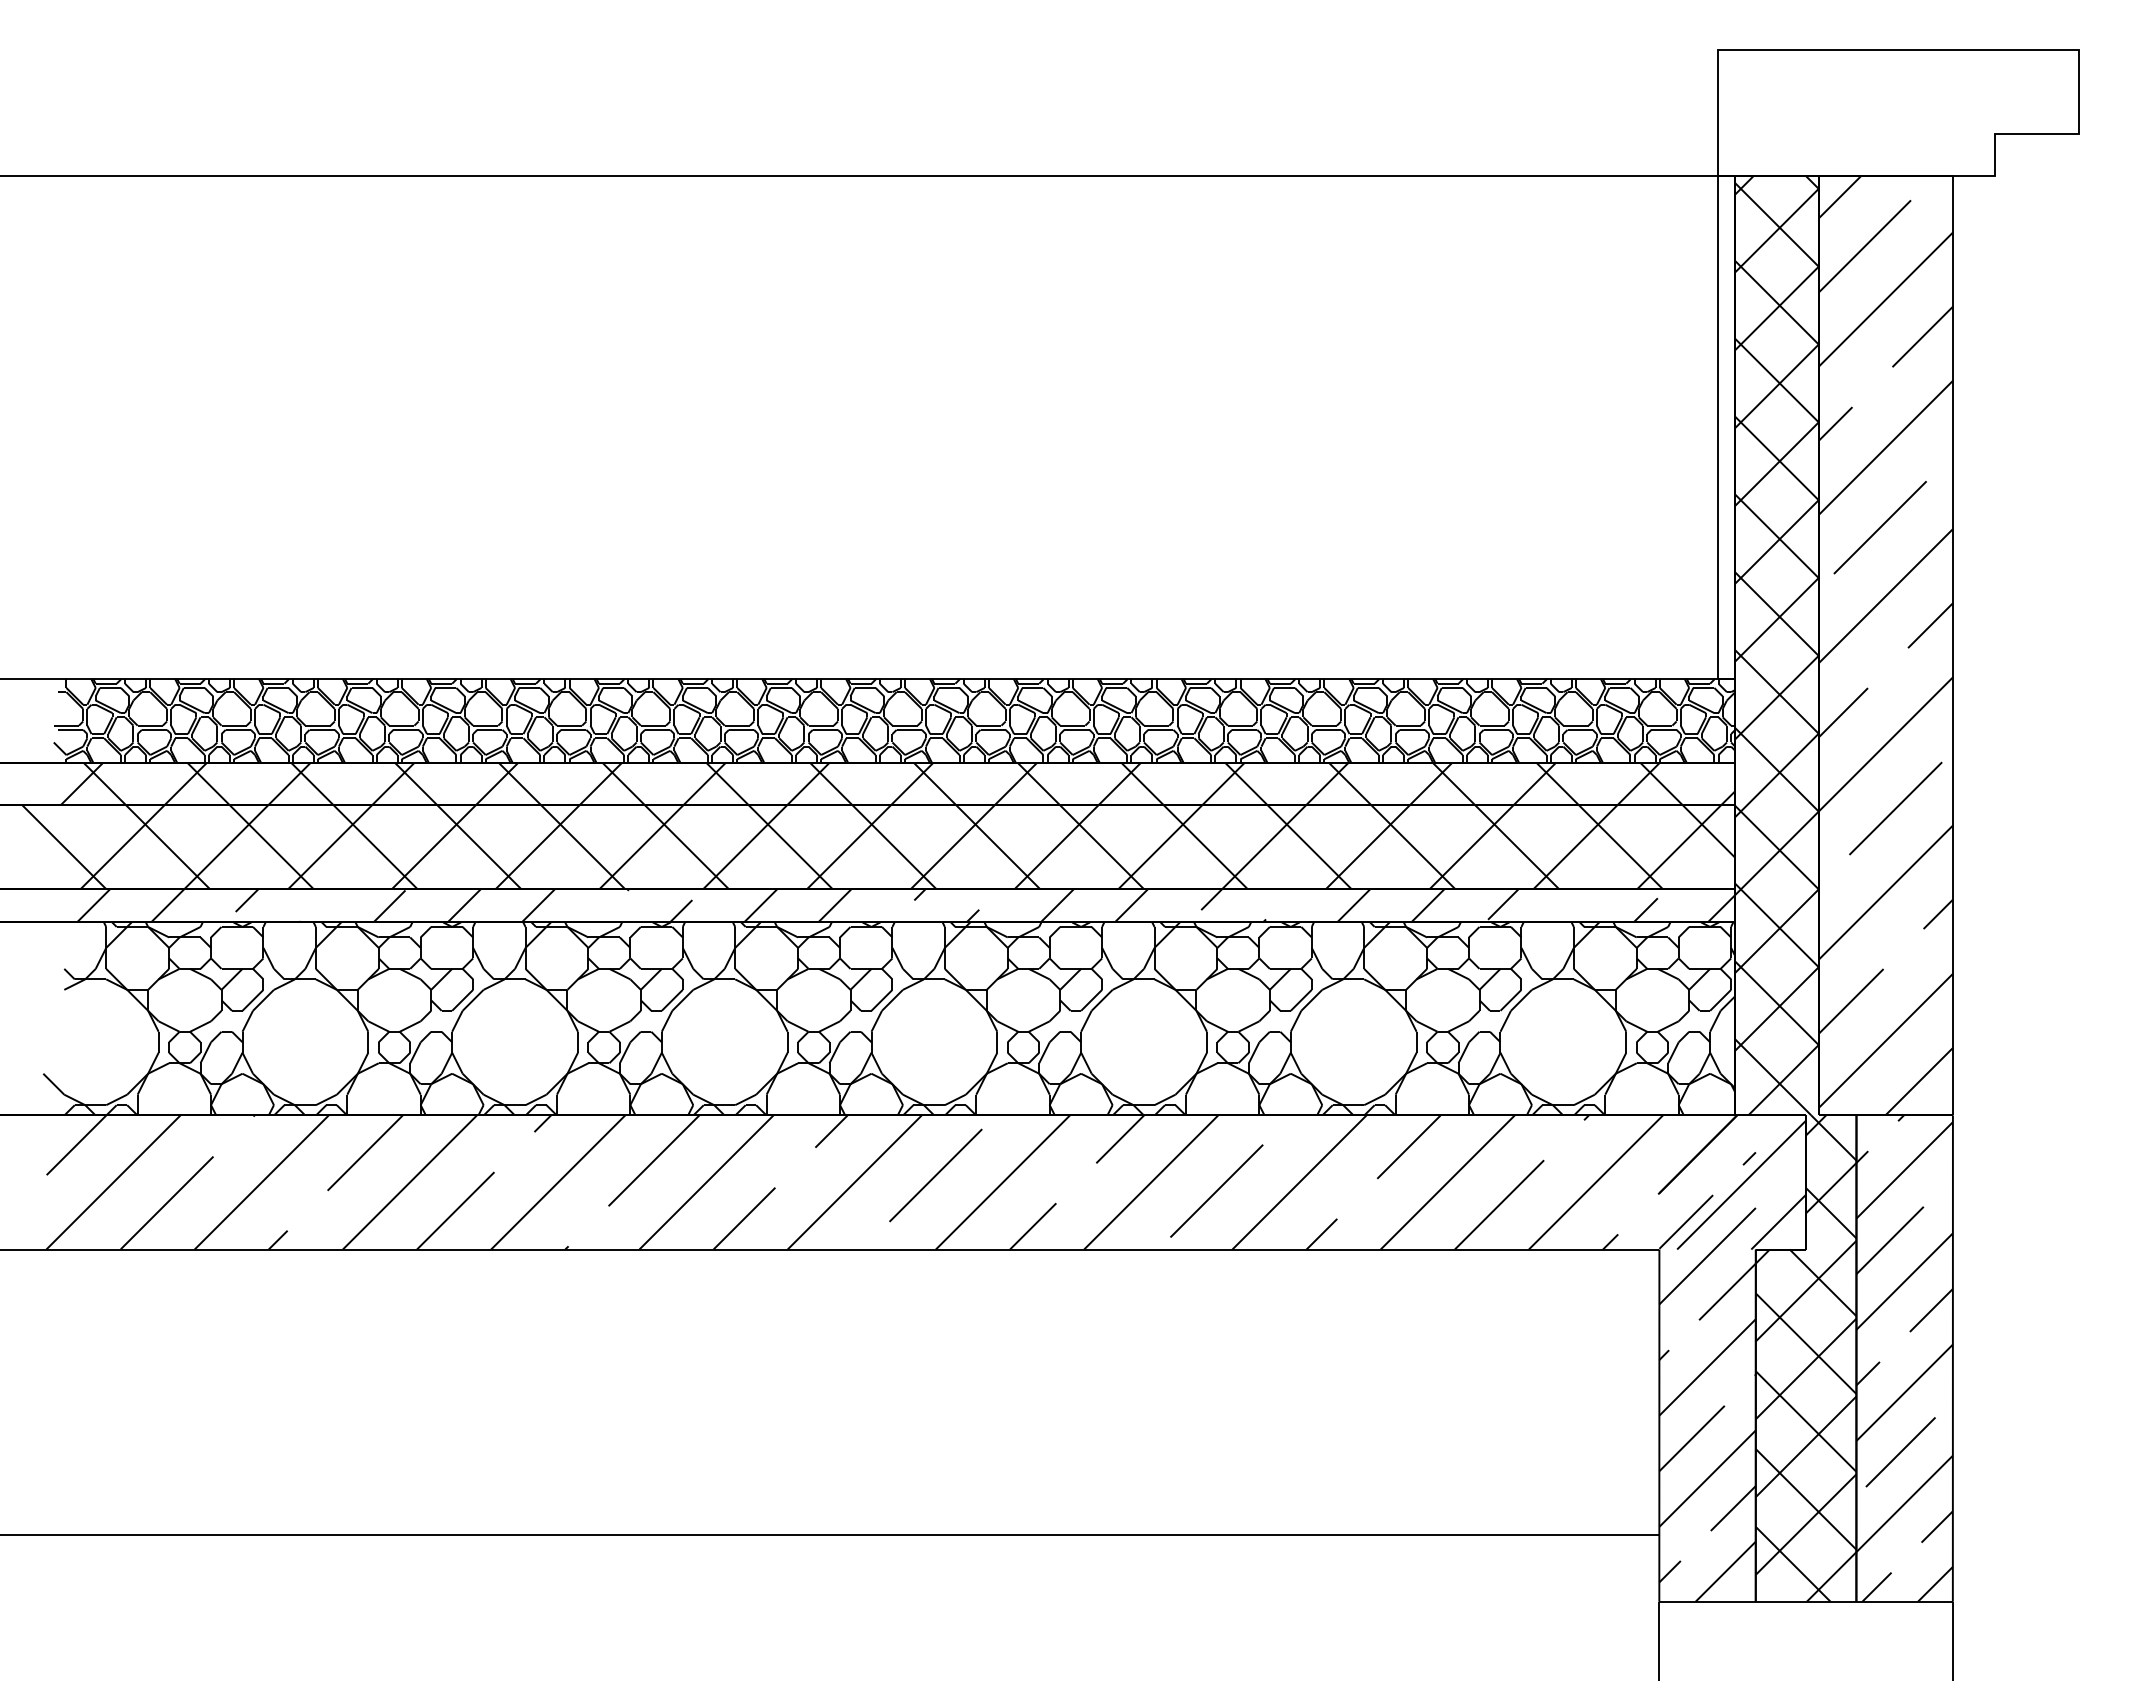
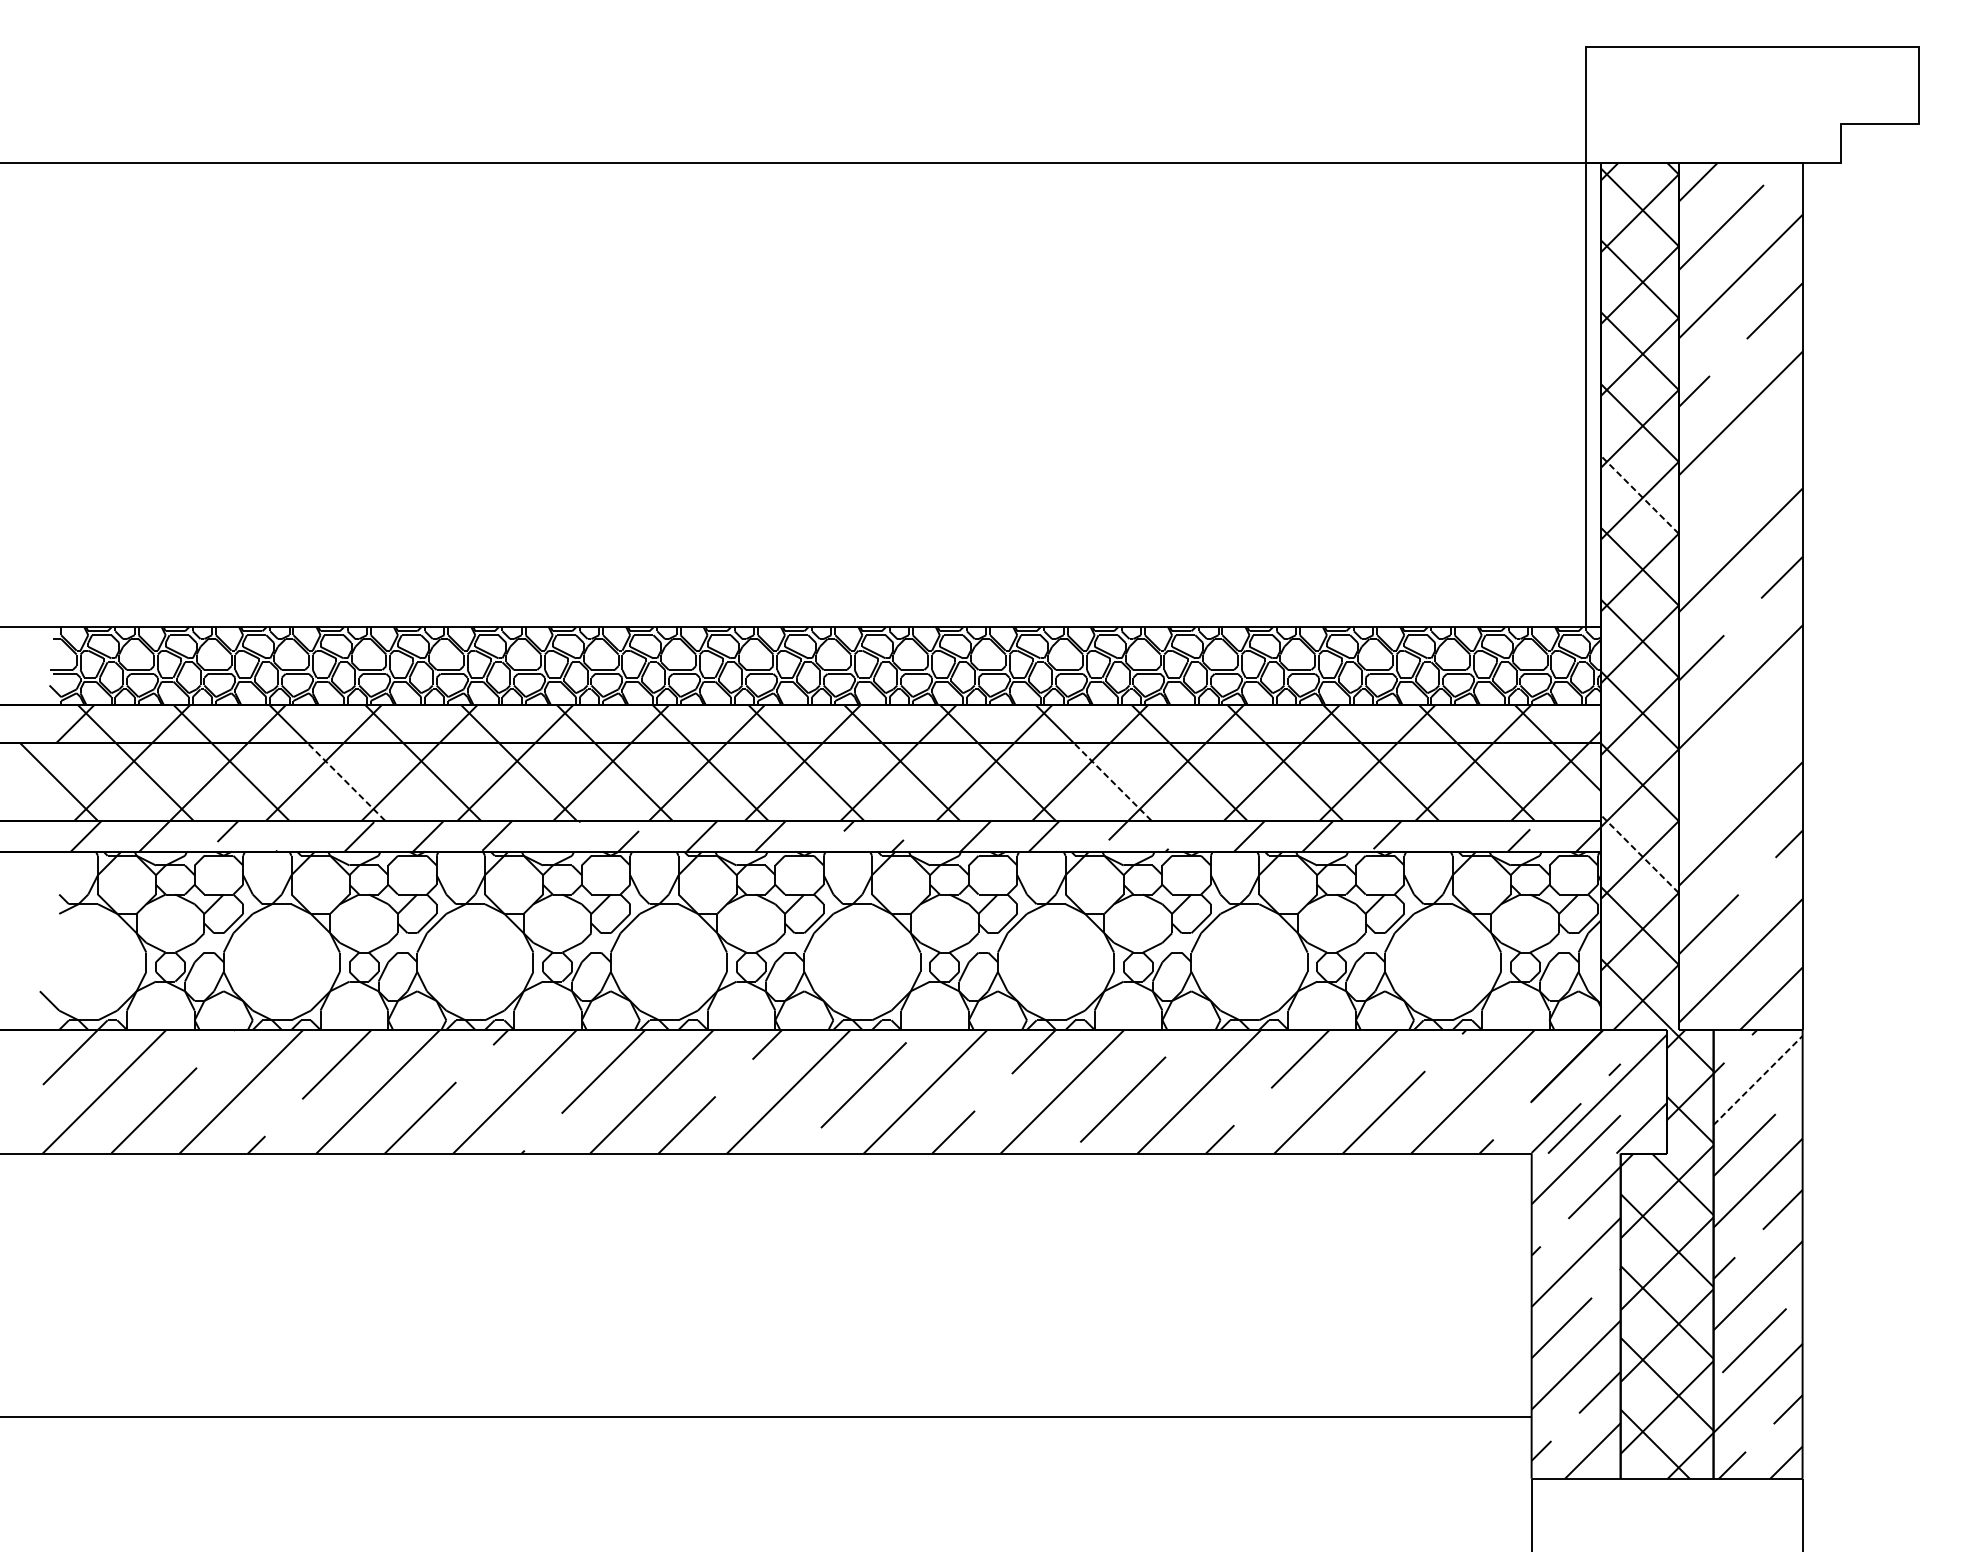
line: (1879, 527) -> (1734, 487), removed
line: (1776, 535) -> (1639, 494), solid -> dashed
line: (1895, 808) -> (1749, 746), removed
line: (375, 846) -> (346, 781), solid -> dashed
line: (1205, 846) -> (1112, 781), solid -> dashed
line: (1776, 924) -> (1639, 853), solid -> dashed
line: (1905, 1169) -> (1758, 1079), solid -> dashed

